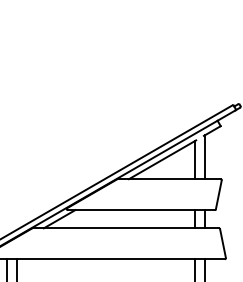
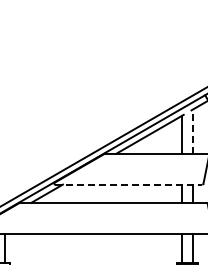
line: (205, 156) -> (193, 130), solid -> dashed
line: (141, 210) -> (129, 184), solid -> dashed

